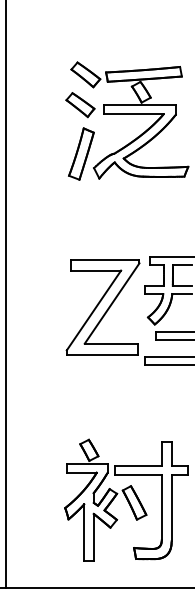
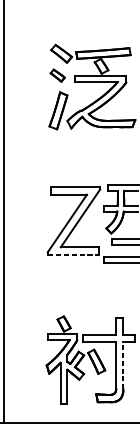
part: (80, 105) -> (57, 75), size x0.7
line: (102, 354) -> (73, 255), solid -> dashed
line: (171, 507) -> (123, 365), solid -> dashed

